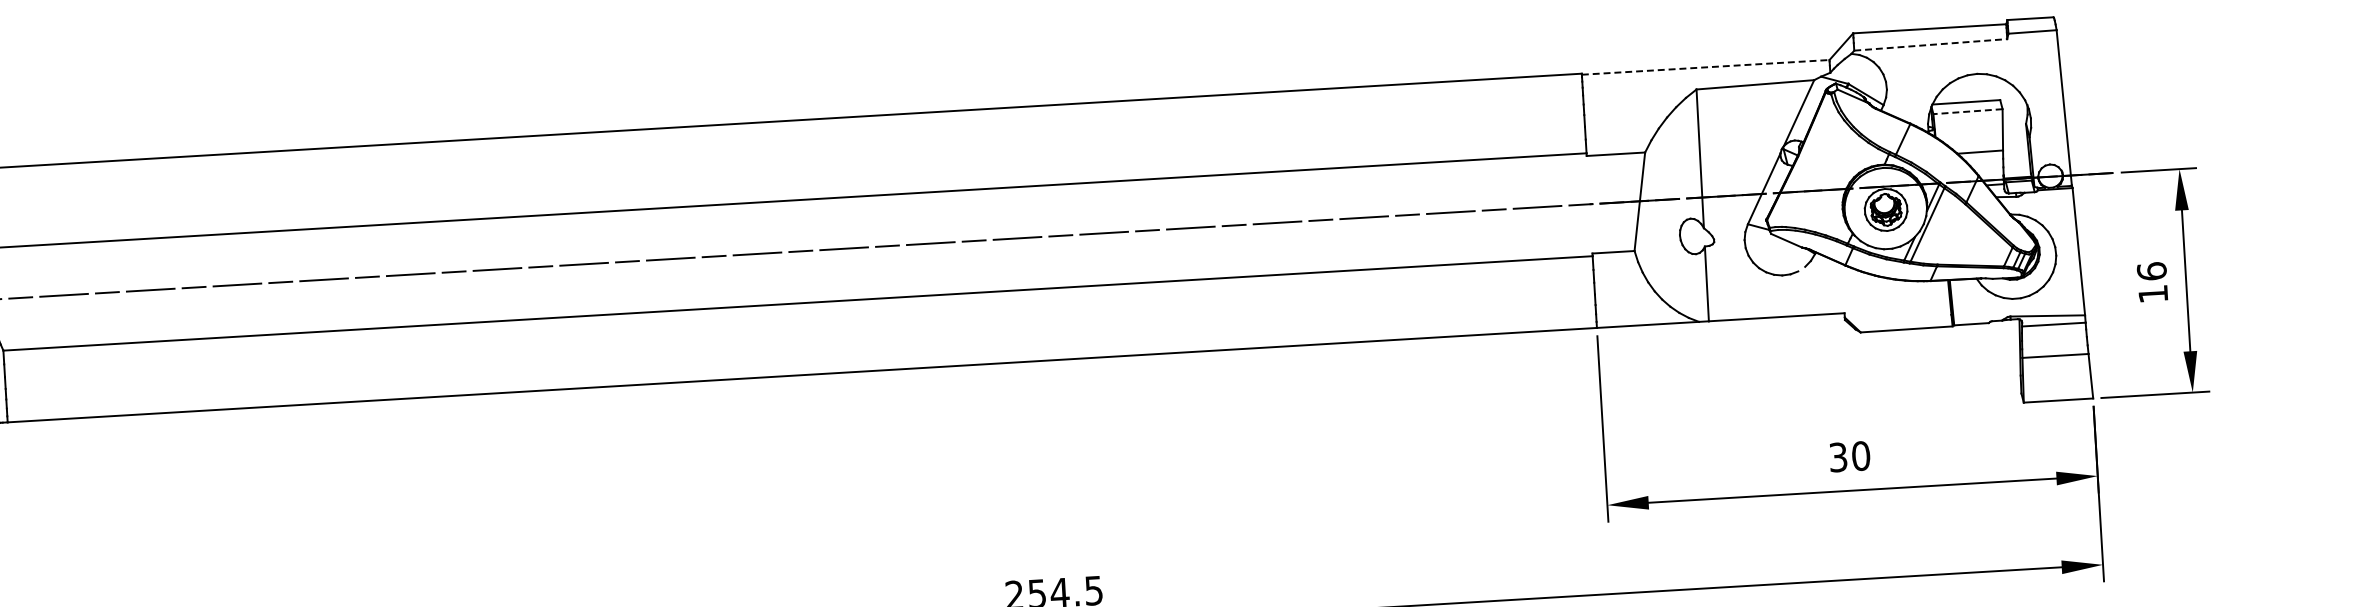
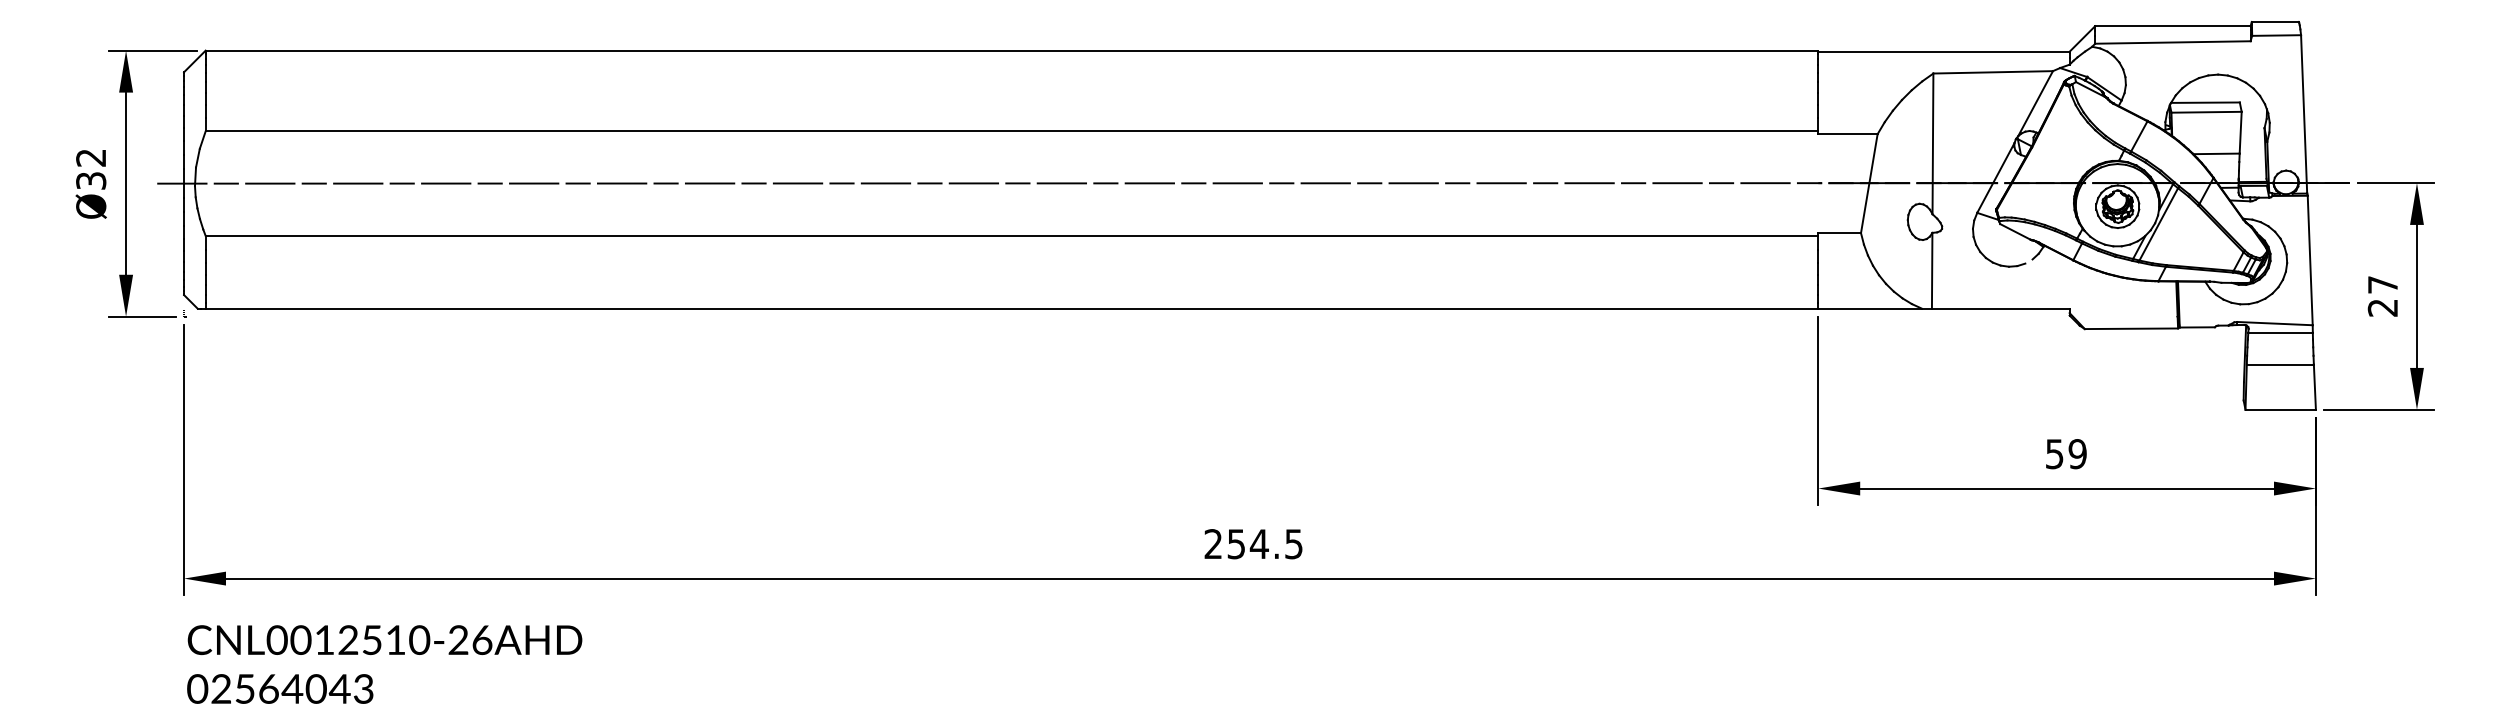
line: (1930, 44) -> (2172, 42), dashed -> solid
line: (1706, 67) -> (1944, 51), dashed -> solid
line: (1967, 111) -> (2206, 112), dashed -> solid
text: (2152, 281) -> (2382, 295), 16 -> 27
text: (1850, 457) -> (2066, 454), 30 -> 59

